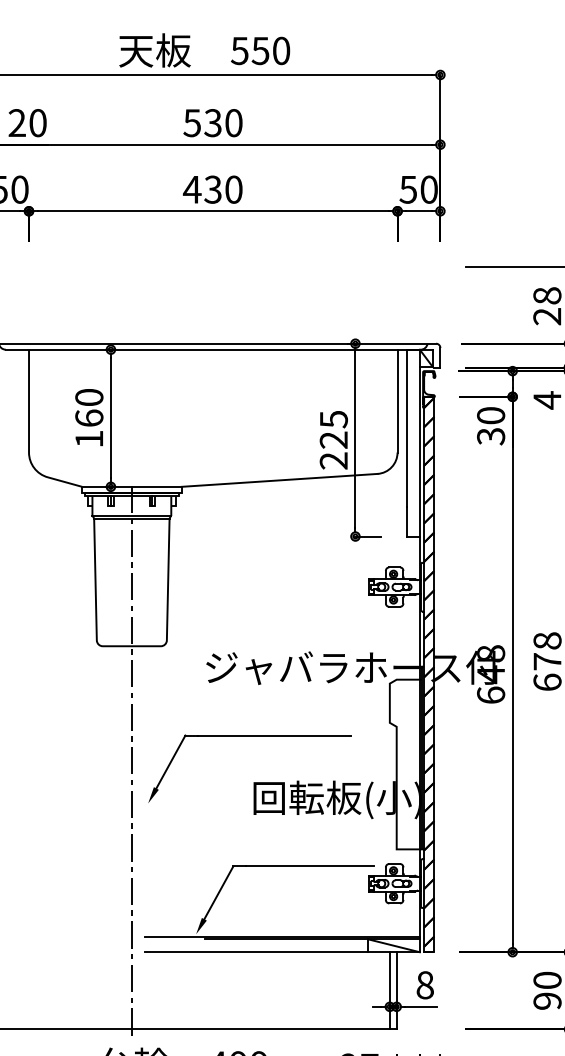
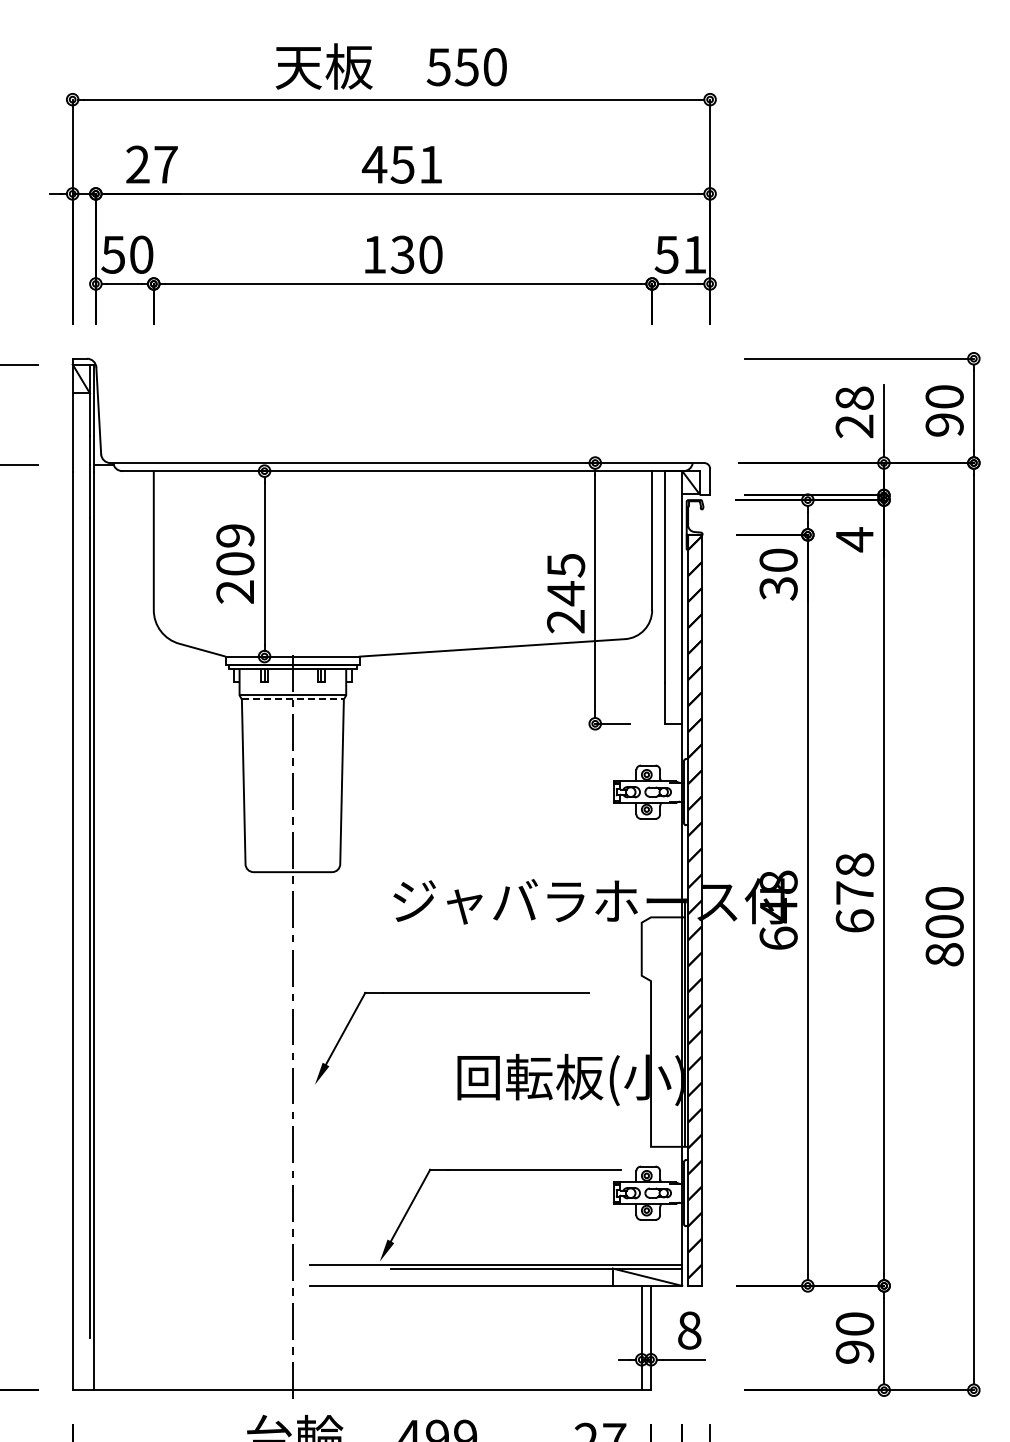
text: (37, 122) -> (165, 164), 20 -> 27
text: (212, 122) -> (401, 164), 530 -> 451
text: (192, 189) -> (374, 254), 430 -> 130
text: (428, 189) -> (694, 254), 50 -> 51
text: (89, 417) -> (235, 563), 160 -> 209
text: (333, 440) -> (565, 593), 225 -> 245
line: (131, 518) -> (292, 699), solid -> dashed

